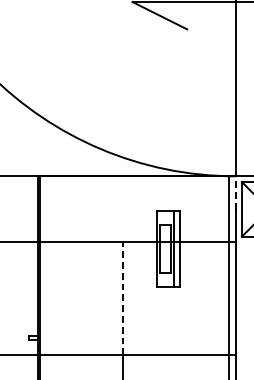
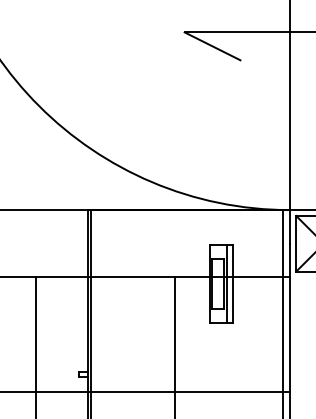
line: (236, 192) -> (290, 226), dashed -> solid
line: (123, 298) -> (175, 334), dashed -> solid

